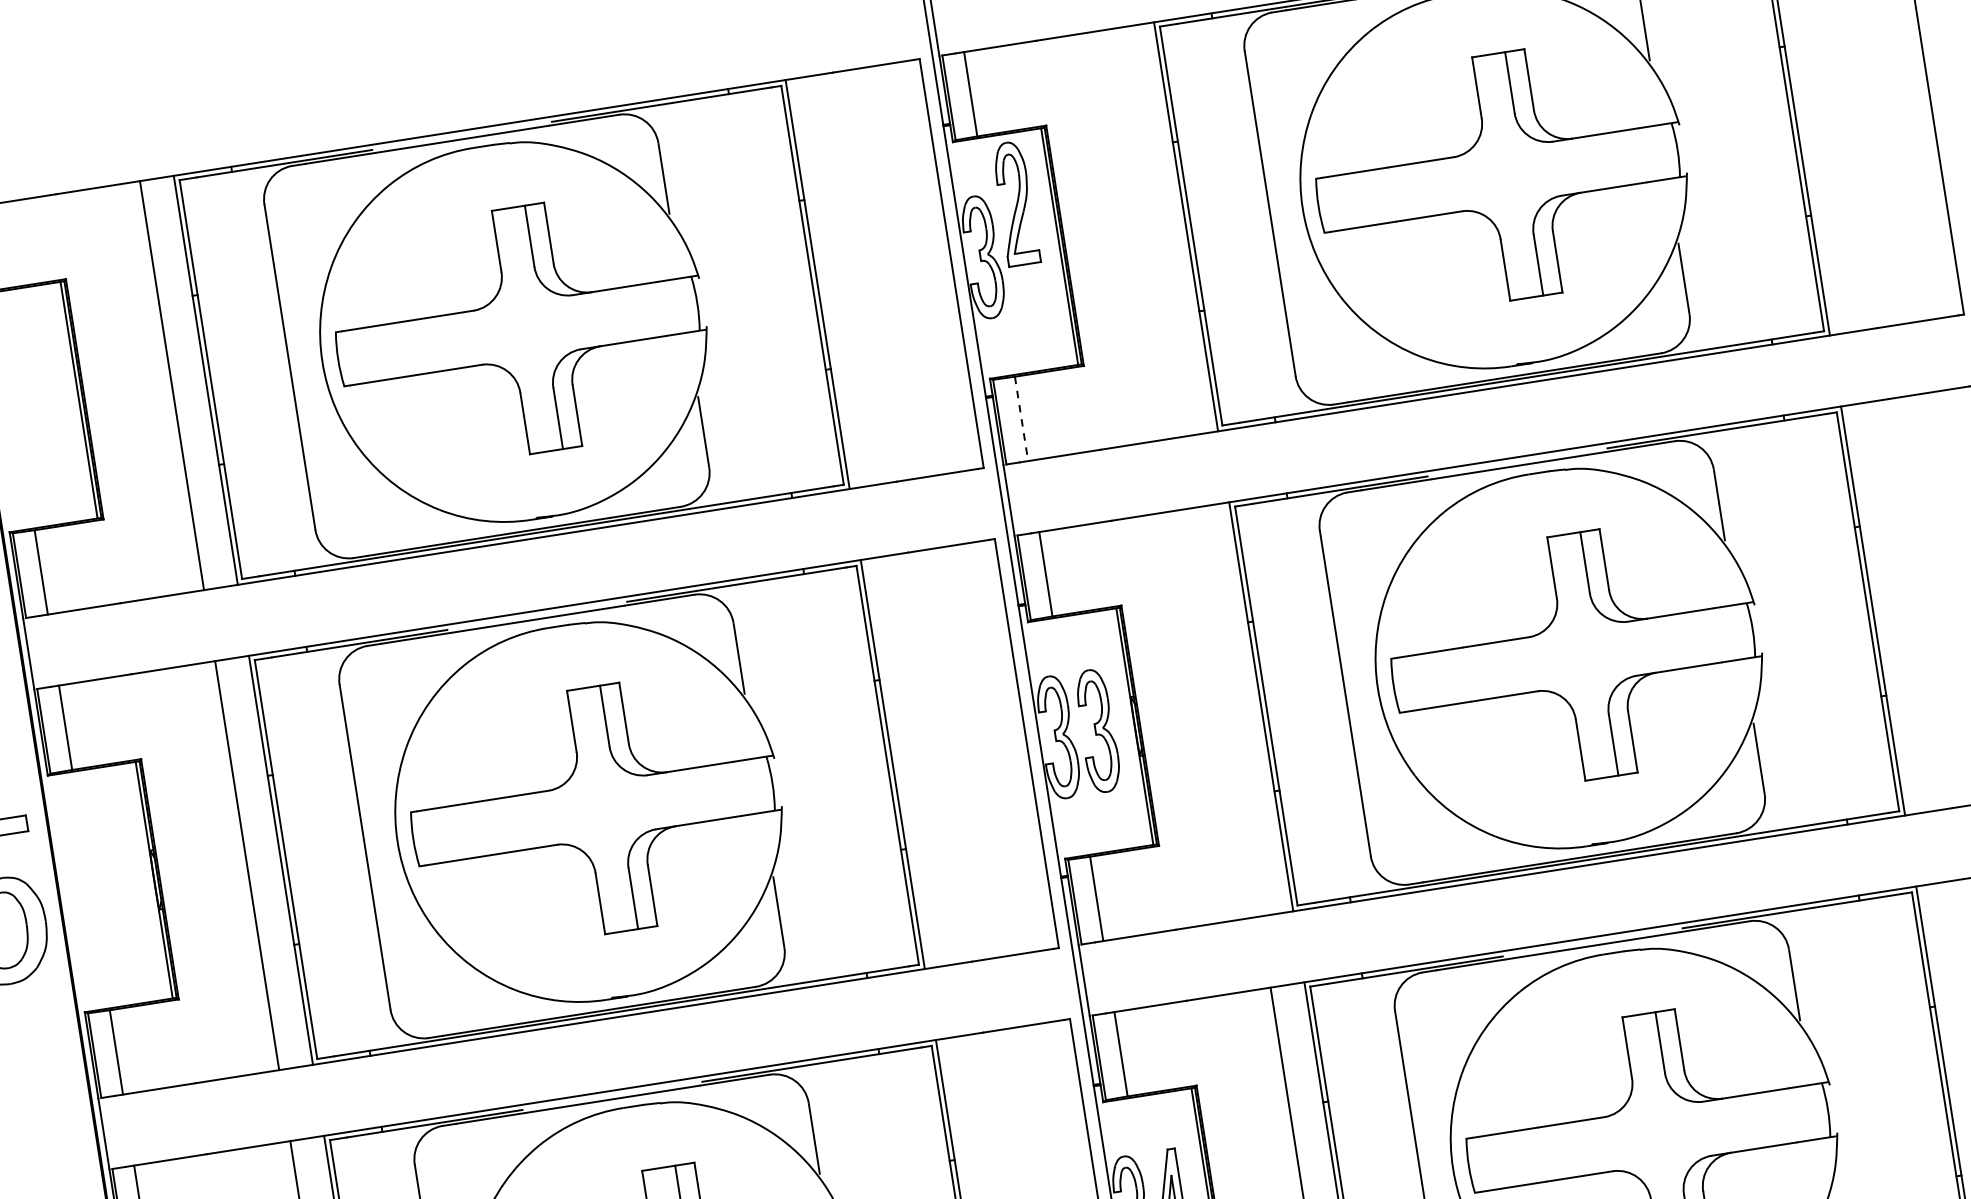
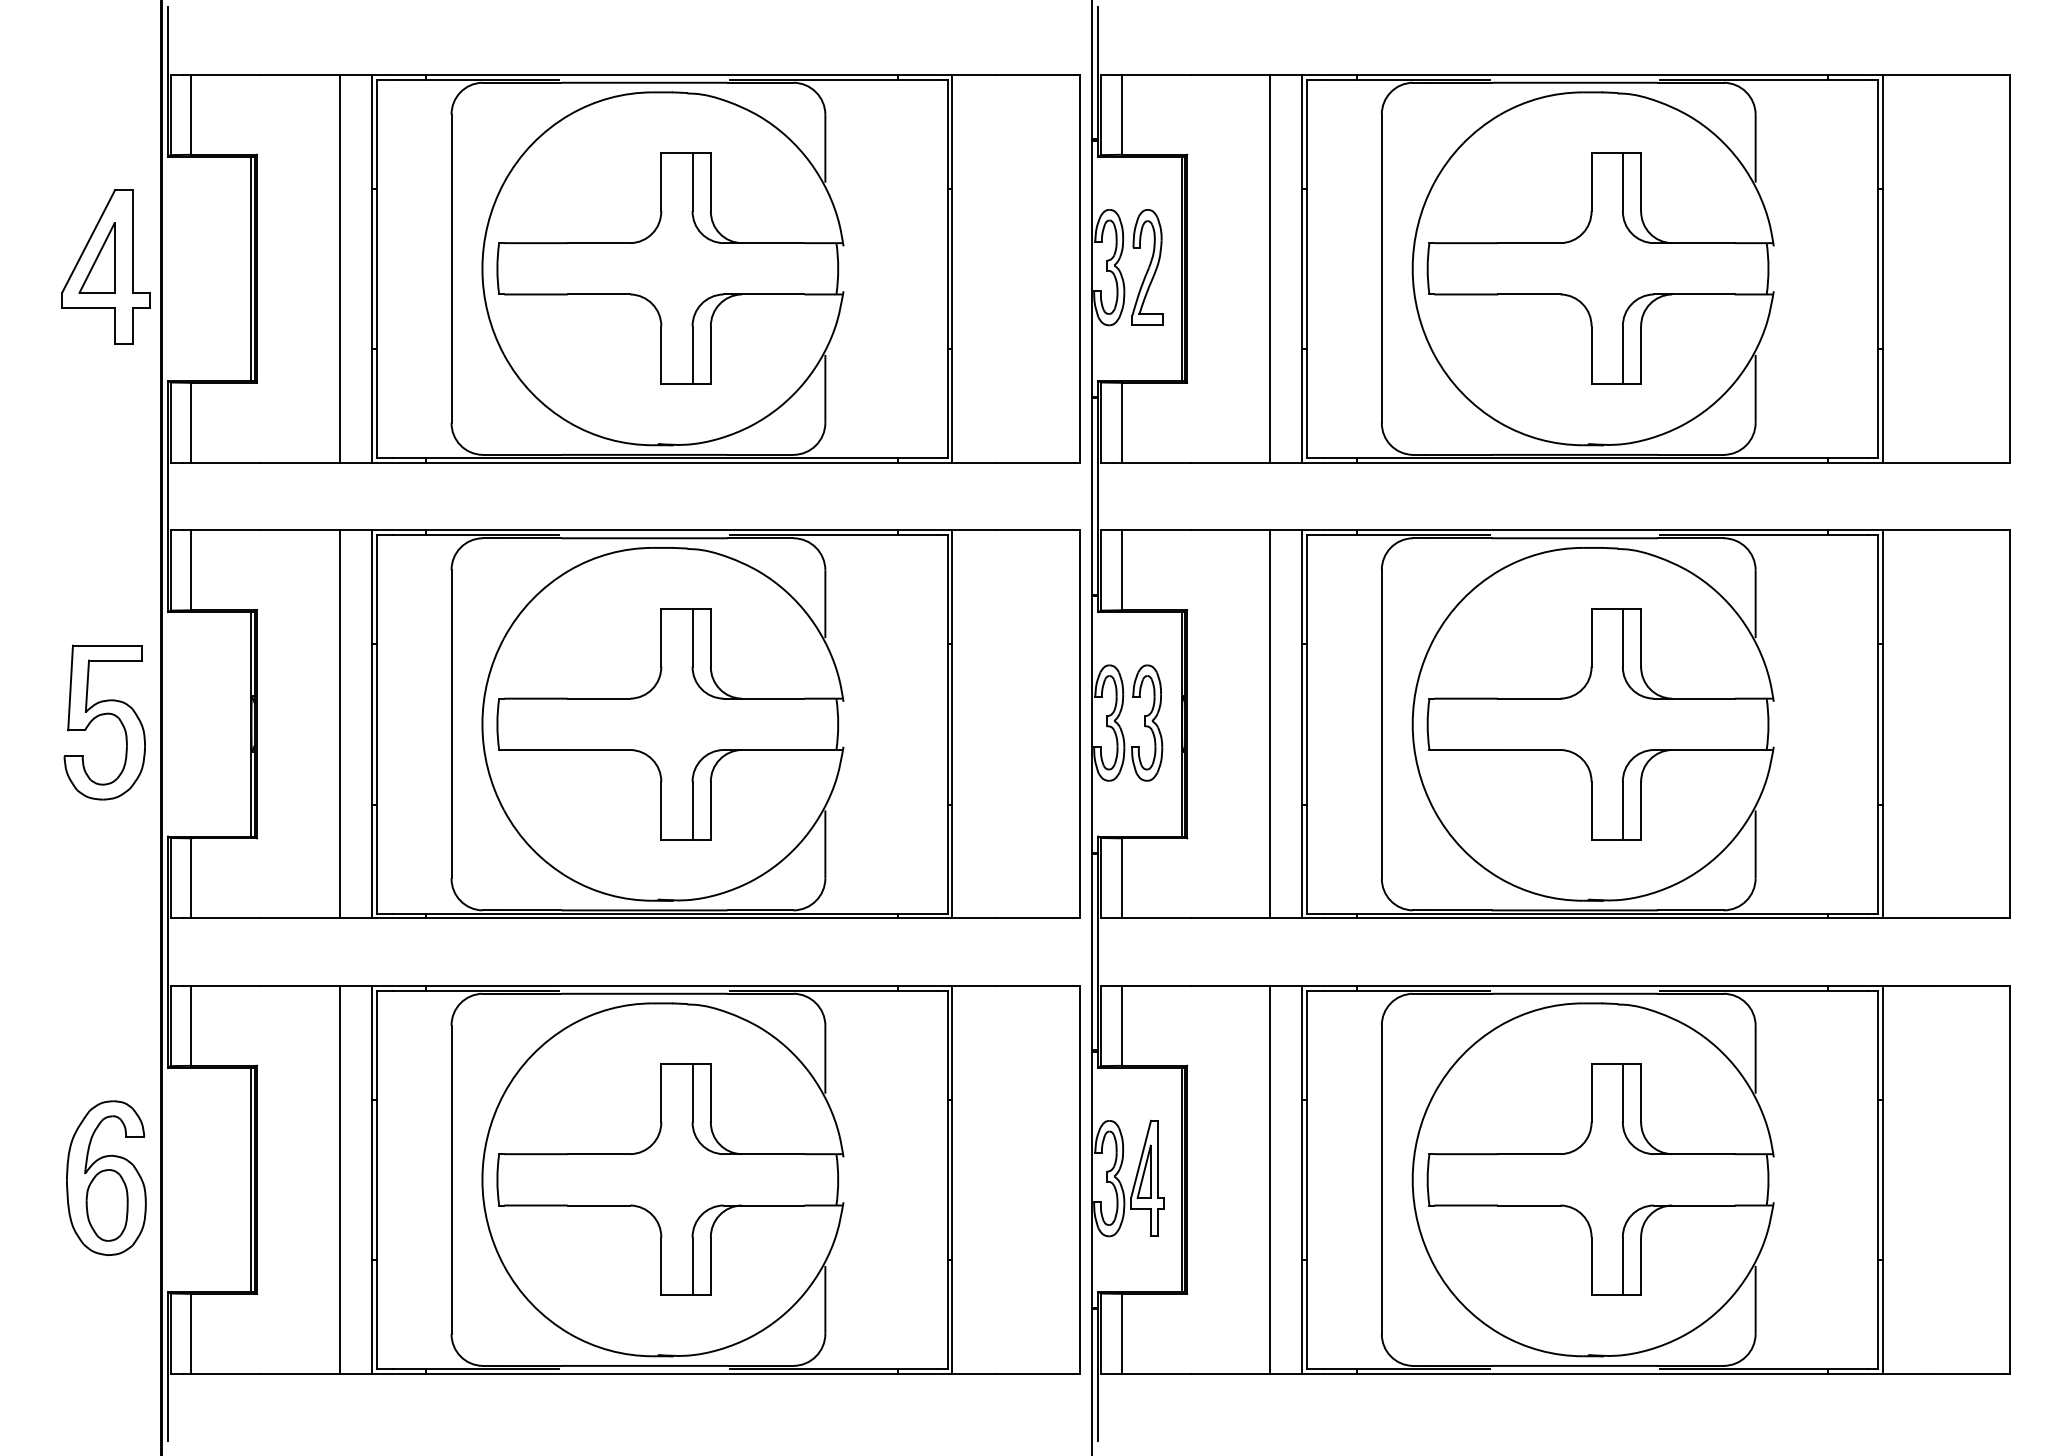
part: (1015, 203) -> (1147, 267), moved
line: (1151, 231) -> (1269, 268), added
line: (1021, 419) -> (1121, 423), dashed -> solid
line: (1227, 712) -> (1269, 724), added

